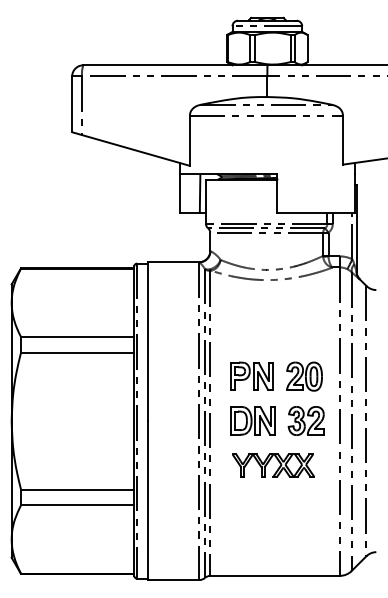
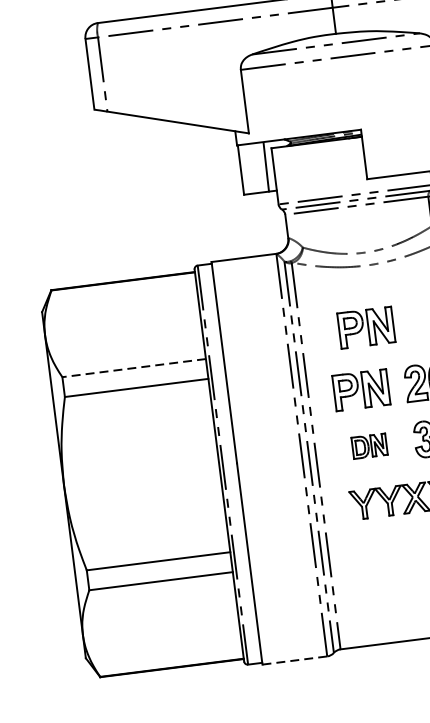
part: (261, 327) -> (365, 326), added
line: (77, 337) -> (133, 368), solid -> dashed
part: (252, 420) -> (368, 445), size x0.6
line: (173, 580) -> (294, 661), solid -> dashed

